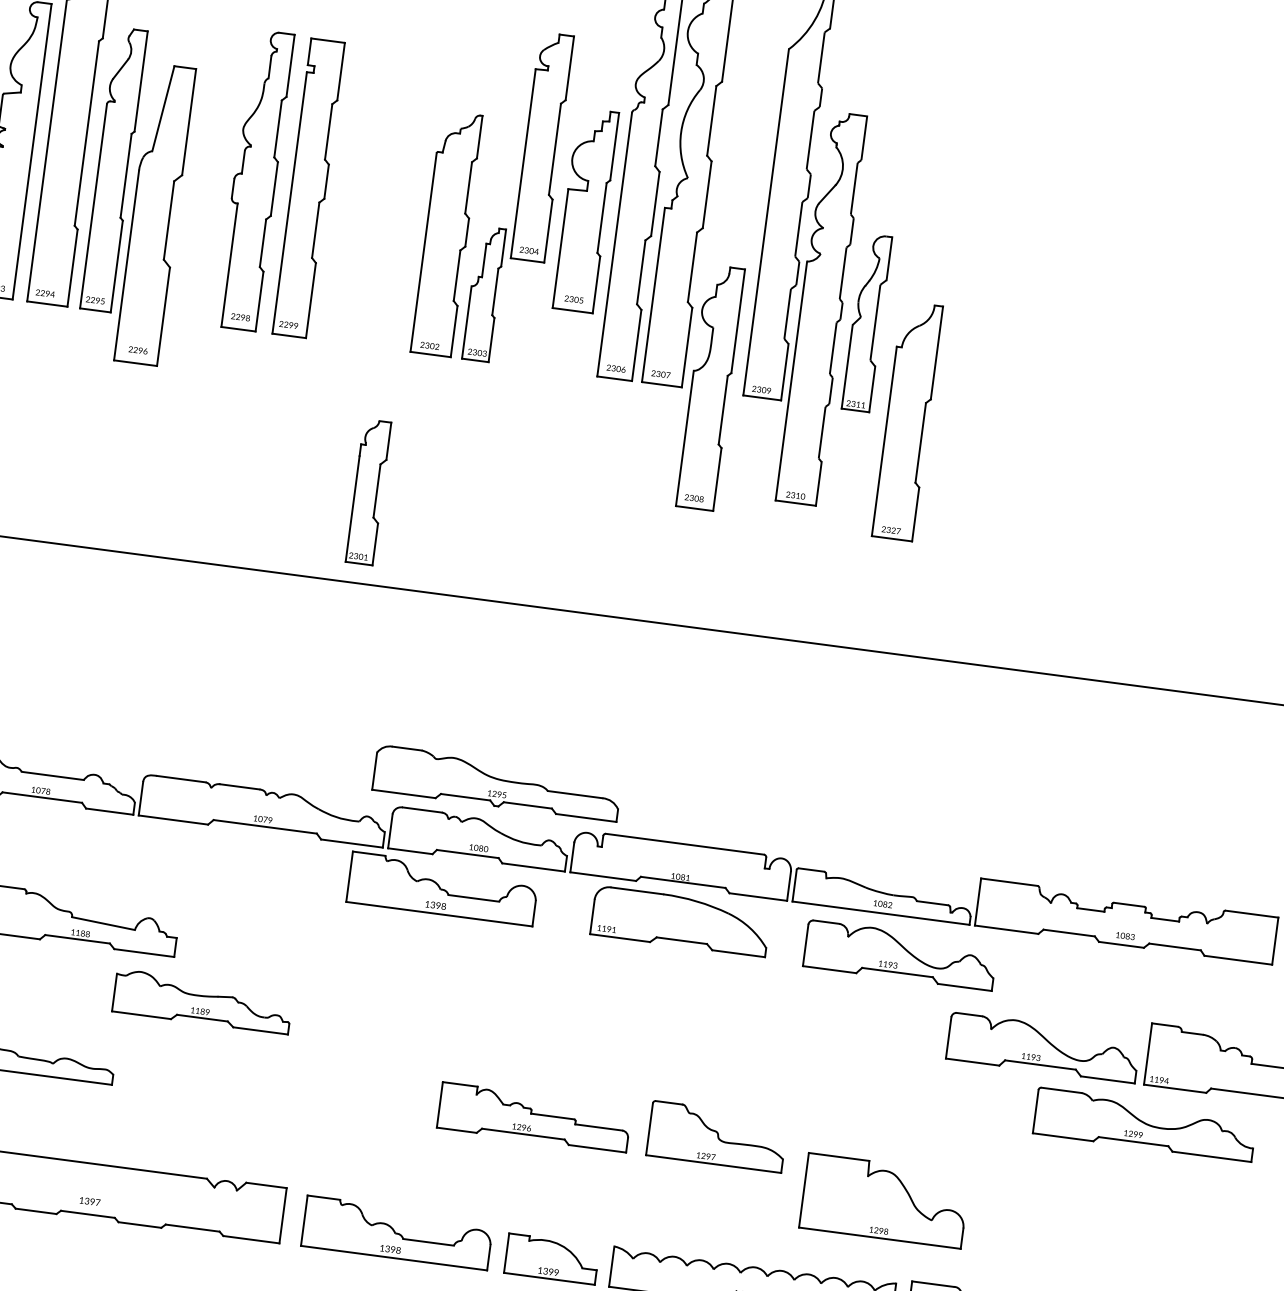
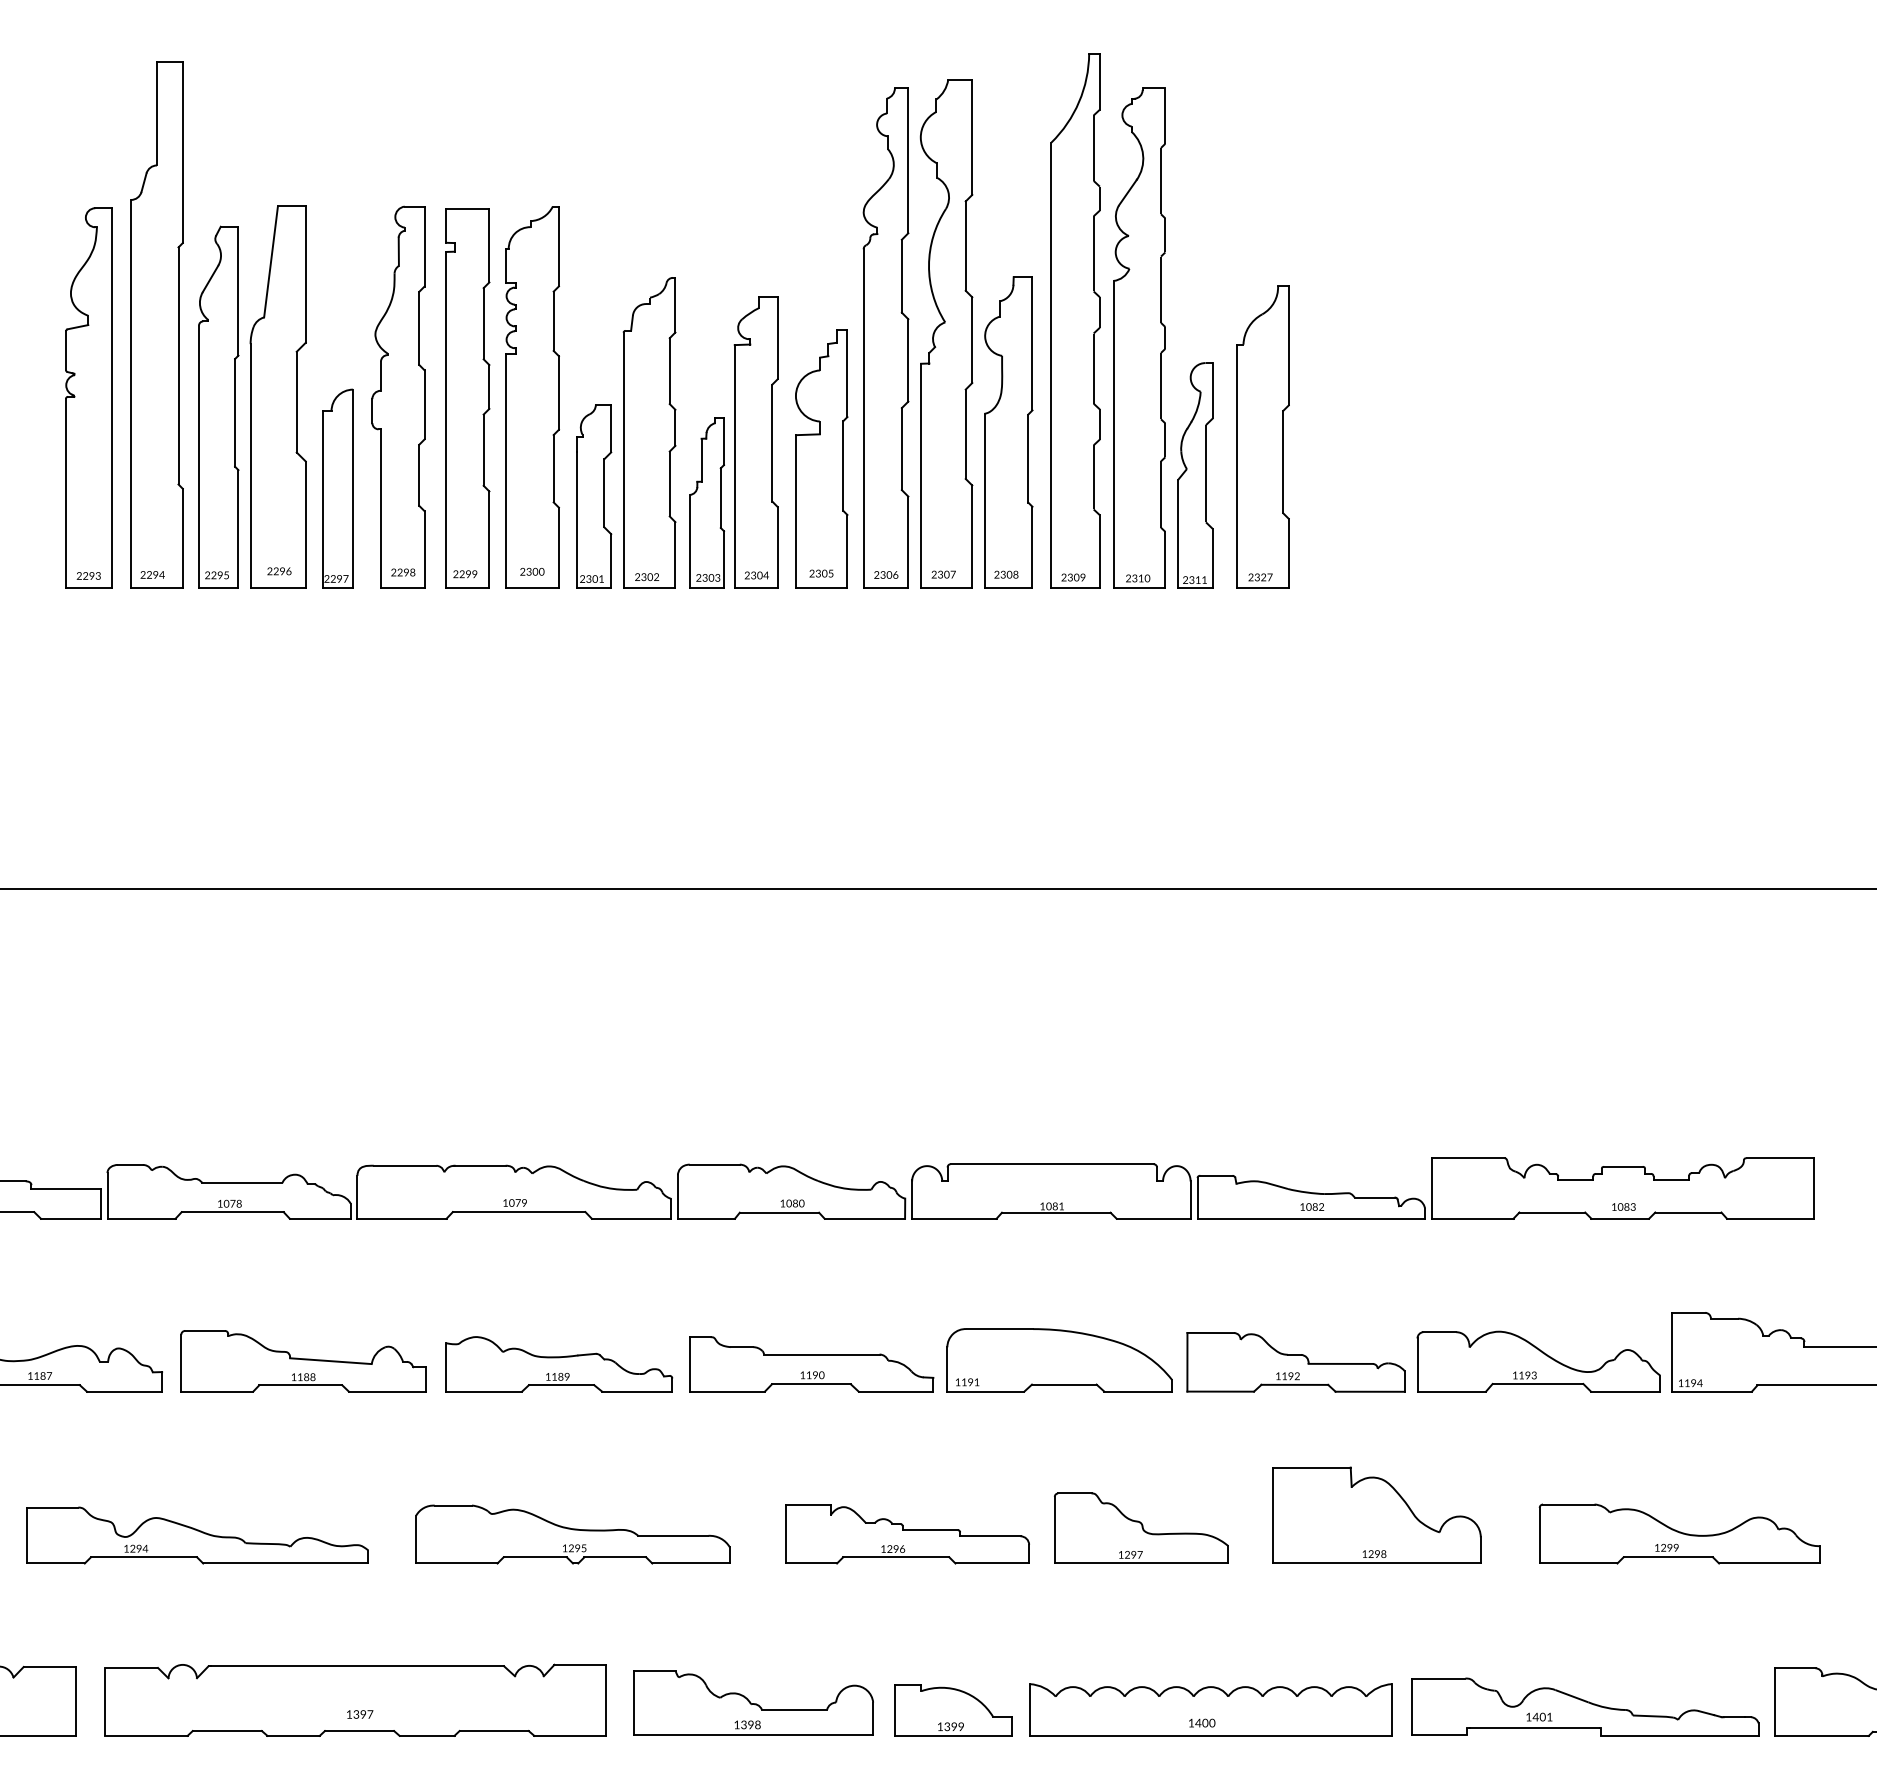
part: (541, 147) -> (755, 442), moved
part: (359, 194) -> (532, 397), added
part: (585, 209) -> (821, 458), moved
part: (154, 214) -> (277, 396), moved
part: (198, 245) -> (337, 488), added
part: (821, 308) -> (1139, 337), moved
part: (710, 387) -> (1008, 432), moved
part: (907, 420) -> (1262, 436), moved
part: (368, 492) -> (594, 496), moved
part: (496, 783) -> (572, 1534), moved
part: (442, 888) -> (753, 1260), removed
part: (680, 921) -> (1059, 1360), moved
part: (900, 955) -> (1342, 1268), removed
part: (477, 975) -> (811, 1364), added
part: (202, 1001) -> (559, 1364), moved
part: (853, 1023) -> (1295, 1362), added
part: (1144, 1124) -> (1679, 1533), moved
part: (884, 1200) -> (1376, 1514), moved

